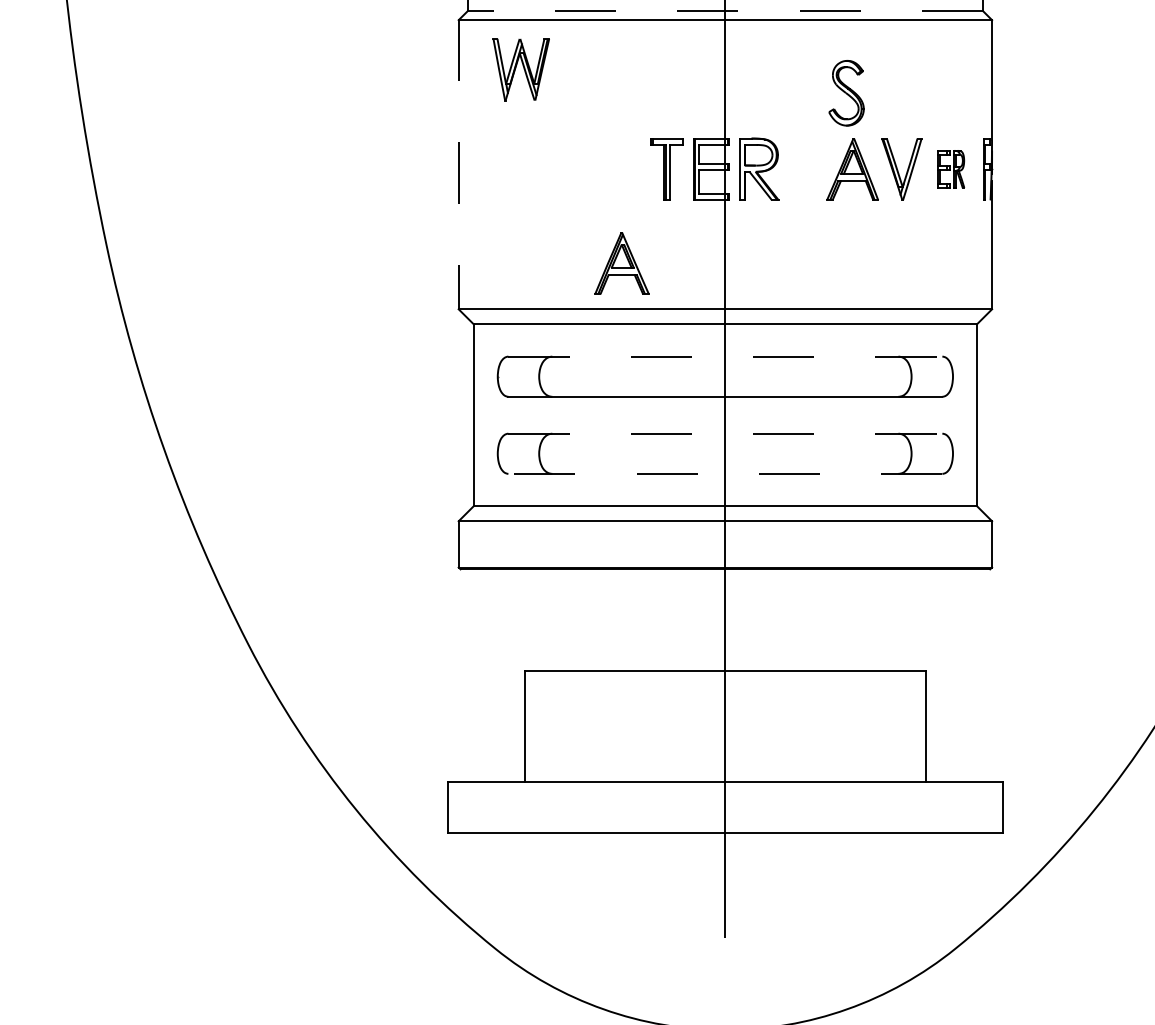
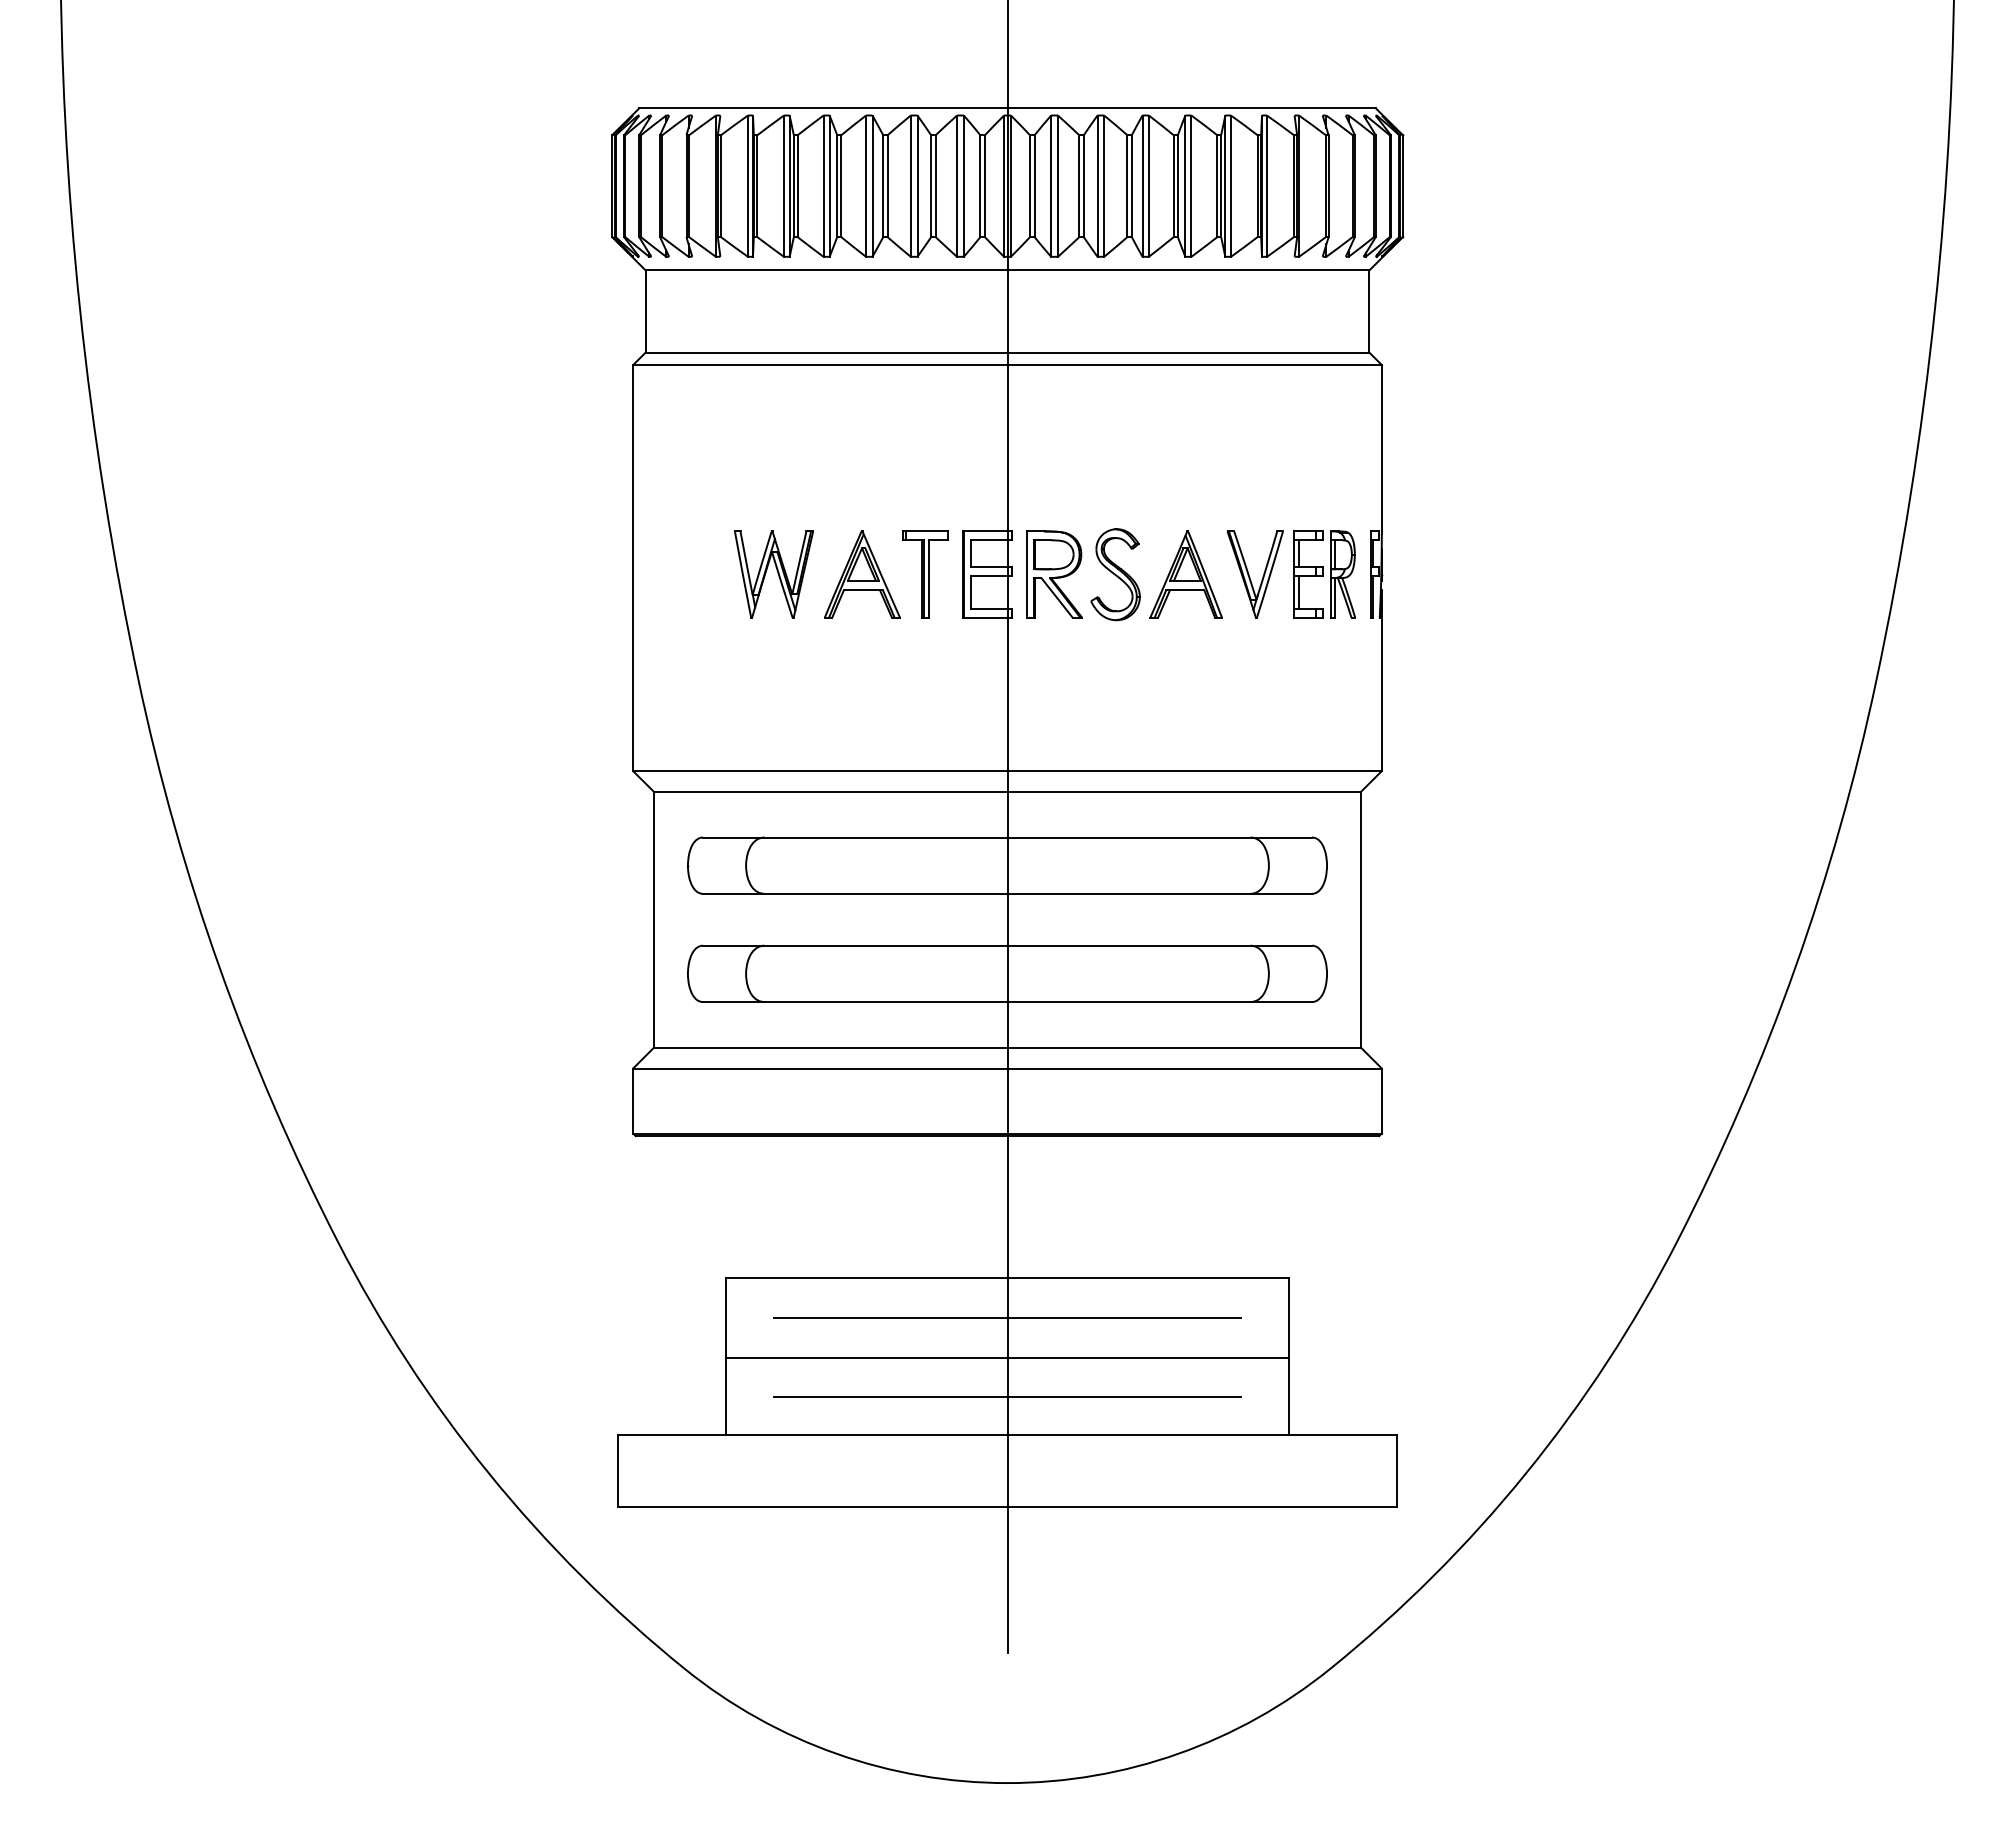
line: (725, 11) -> (1007, 352), dashed -> solid
part: (520, 69) -> (773, 574), moved
part: (846, 93) -> (1115, 574), moved
line: (458, 165) -> (633, 568), dashed -> solid
part: (951, 169) -> (1324, 574), size x1.67
part: (622, 263) -> (862, 574), moved
line: (725, 356) -> (1007, 837), dashed -> solid
line: (725, 433) -> (1007, 945), dashed -> solid
line: (725, 474) -> (1007, 1002), dashed -> solid
line: (725, 699) -> (1007, 1318), added
line: (725, 727) -> (1007, 1357), added
line: (725, 755) -> (1007, 1397), added

